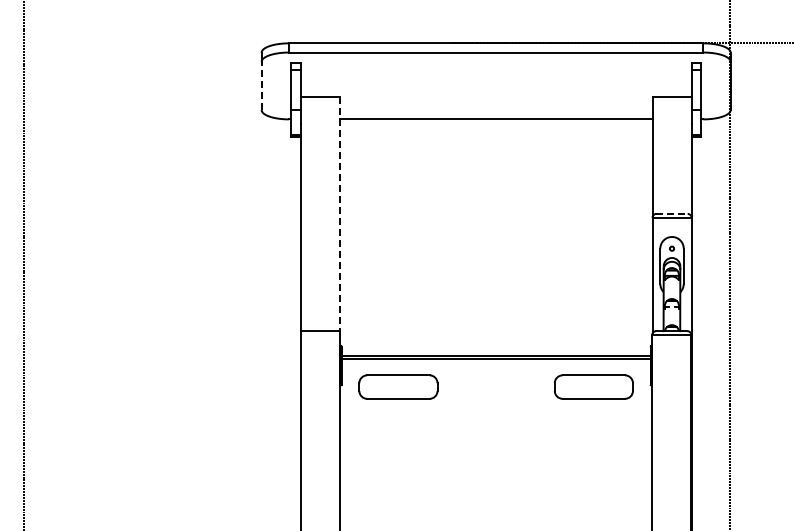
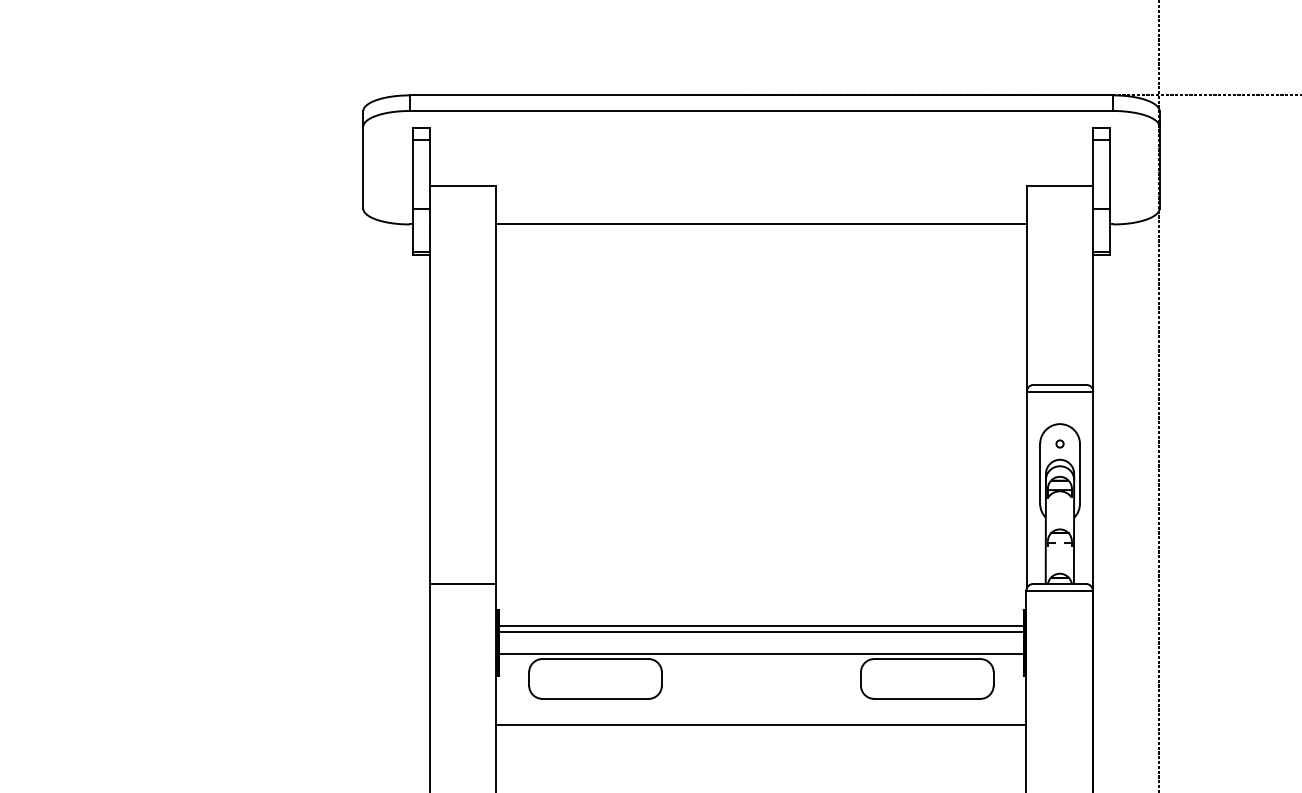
line: (261, 85) -> (363, 166), dashed -> solid
line: (672, 213) -> (1060, 384), dashed -> solid
line: (339, 214) -> (495, 385), dashed -> solid
line: (495, 372) -> (760, 654), added
line: (495, 414) -> (760, 725), added

